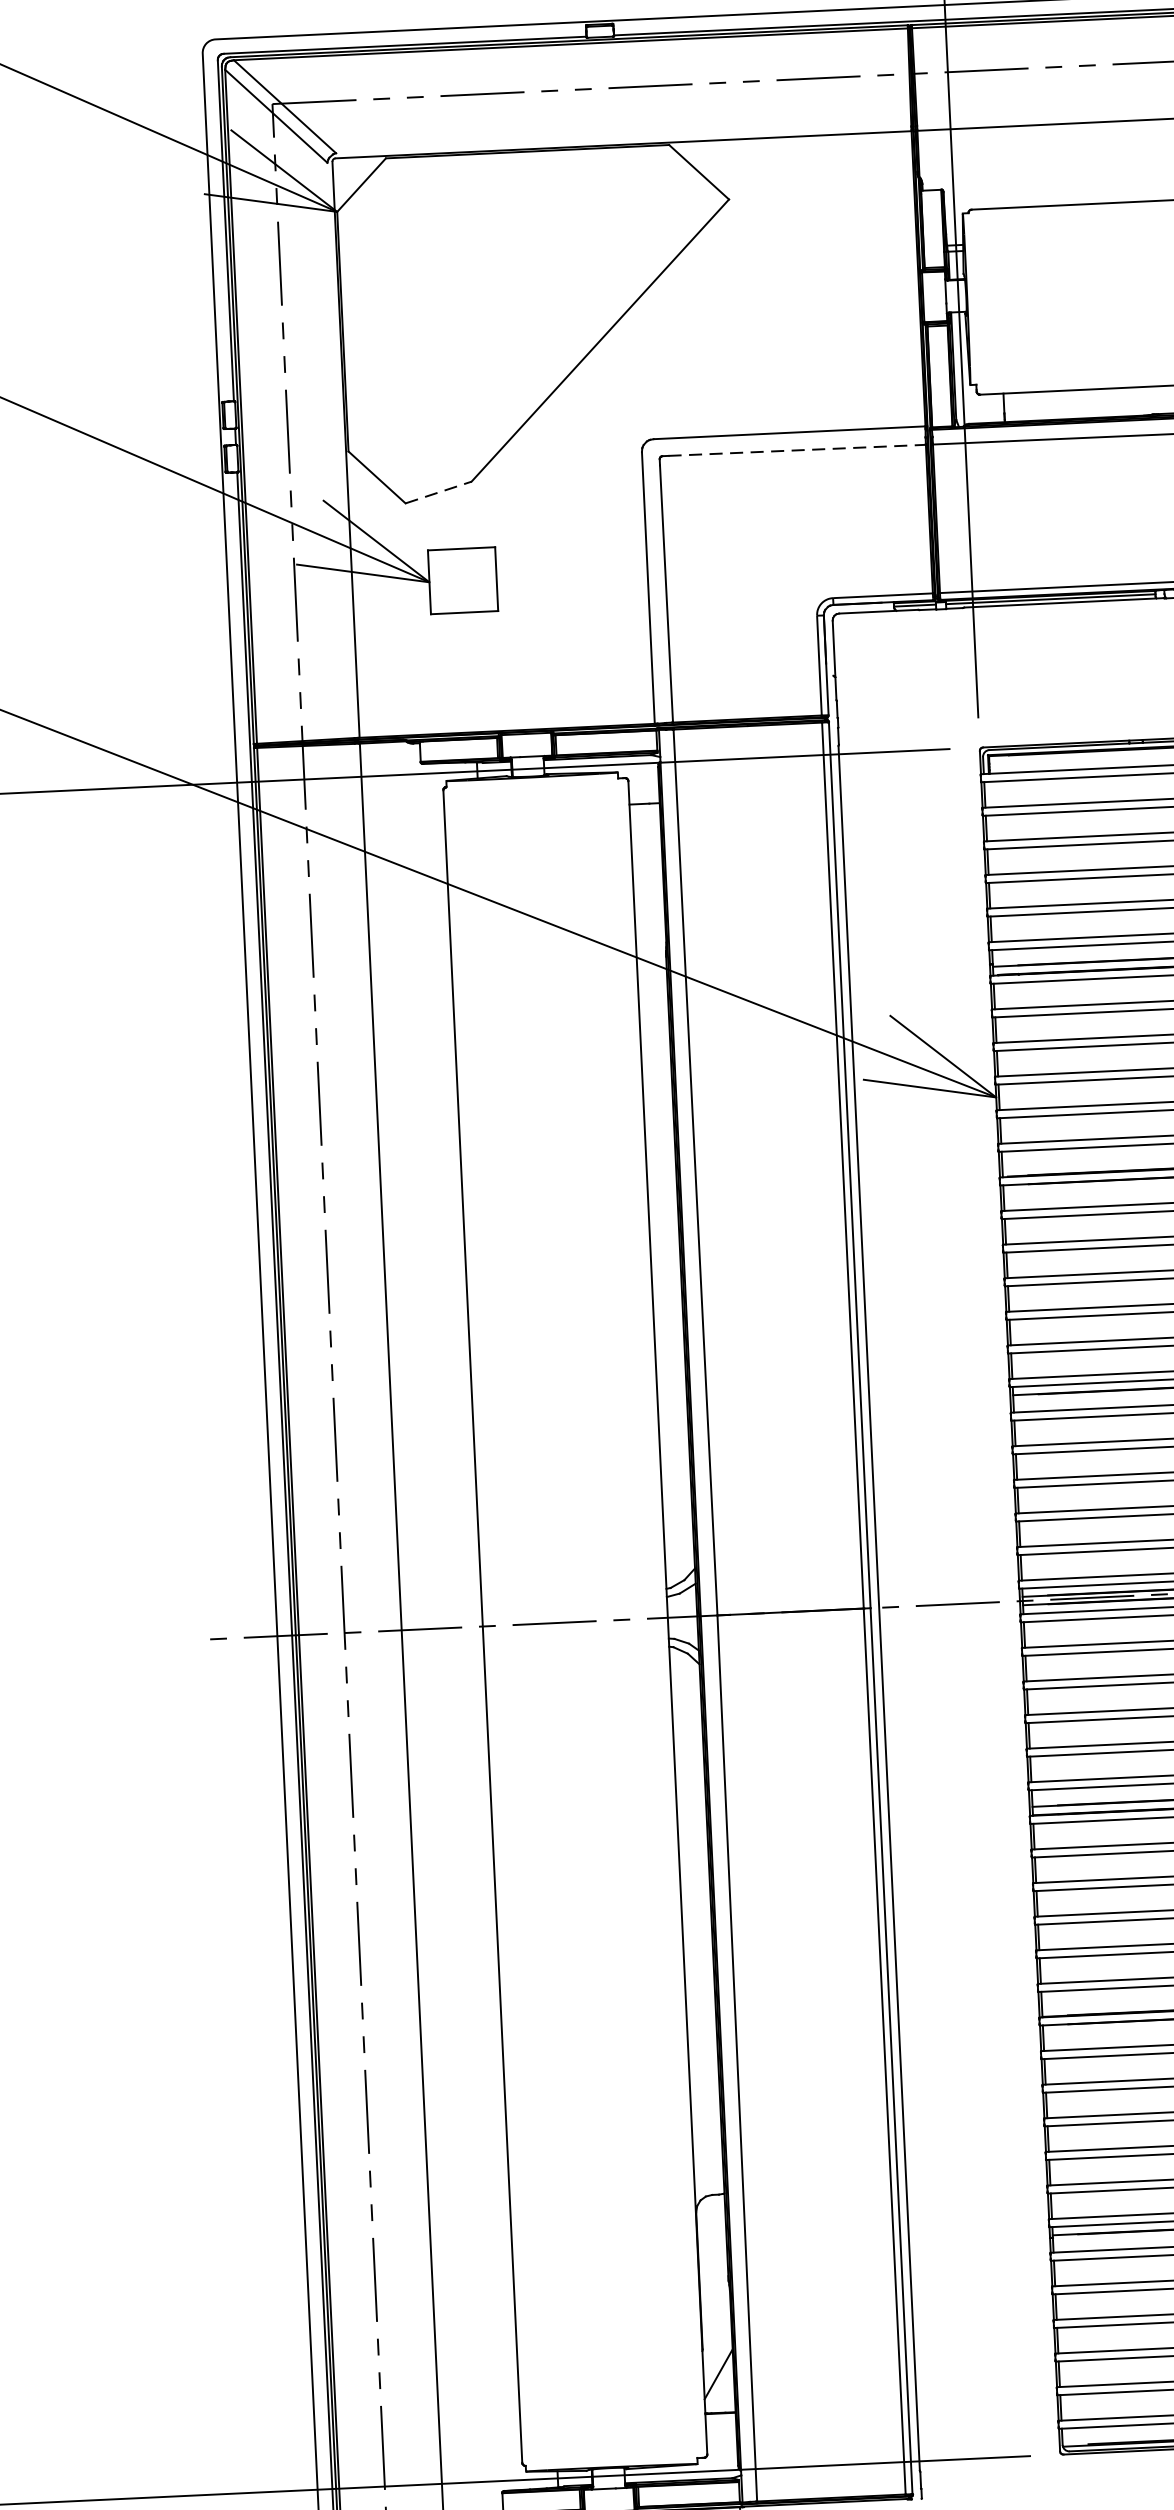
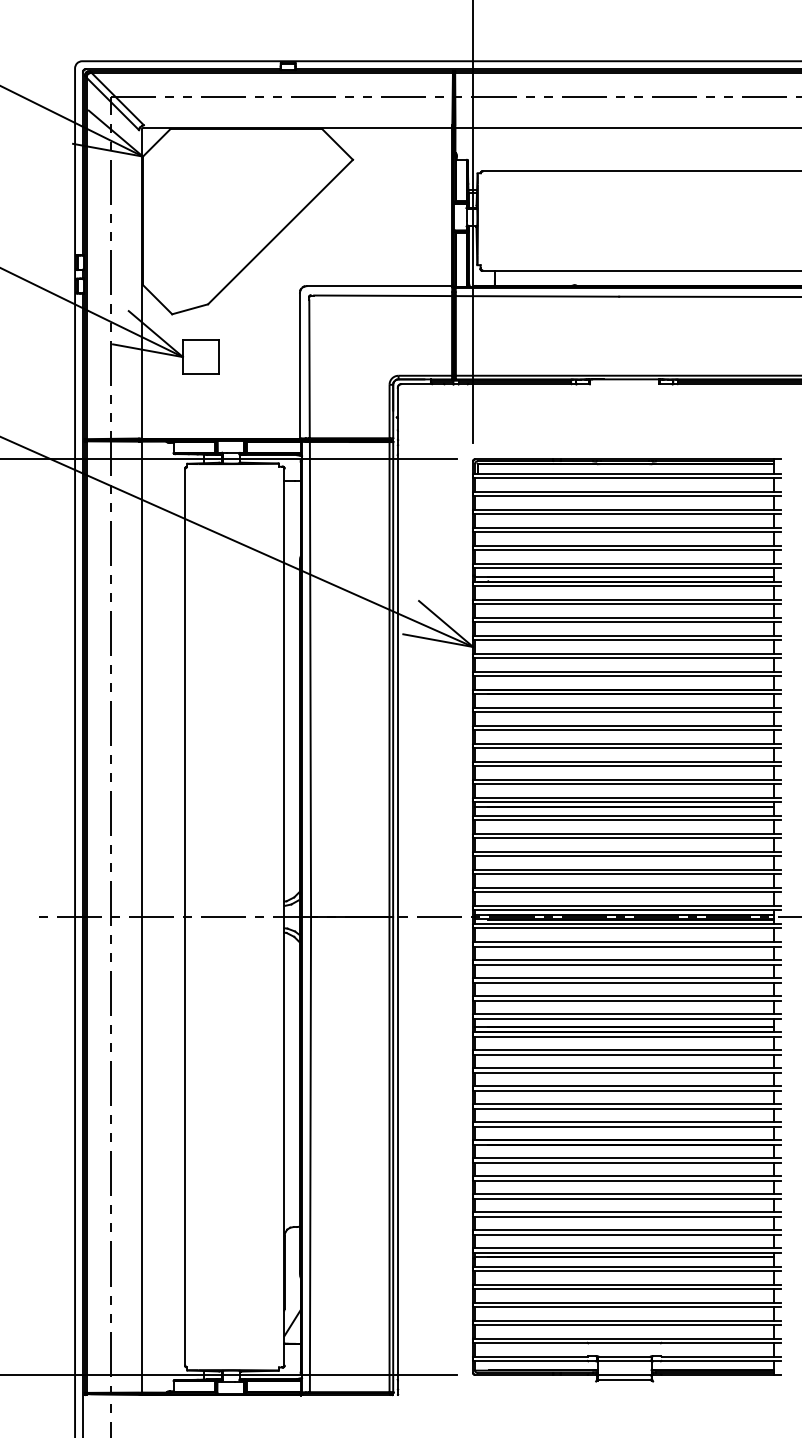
line: (797, 449) -> (383, 295), dashed -> solid
line: (439, 492) -> (190, 309), dashed -> solid

